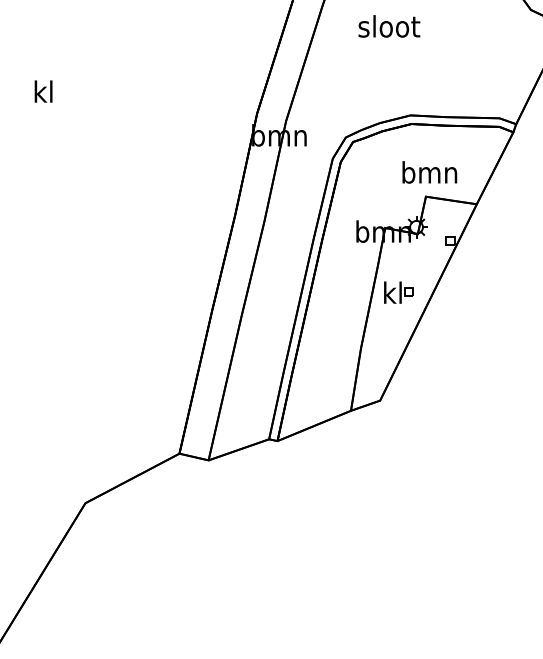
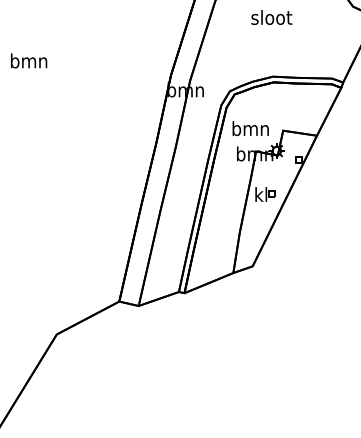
text: (388, 26) -> (271, 17), moved
text: (44, 91) -> (29, 60), kl -> bmn
text: (429, 172) -> (250, 128), moved

